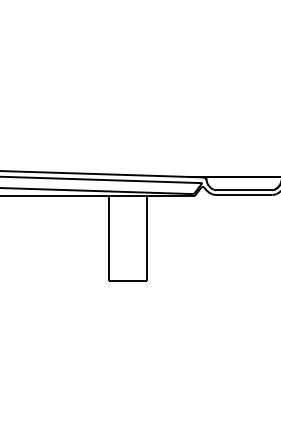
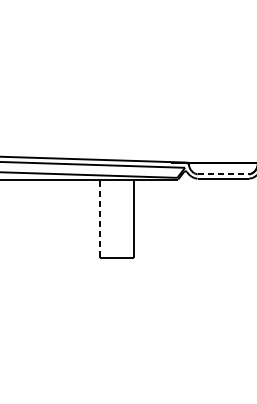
line: (244, 190) -> (223, 174), solid -> dashed
line: (109, 238) -> (100, 218), solid -> dashed

